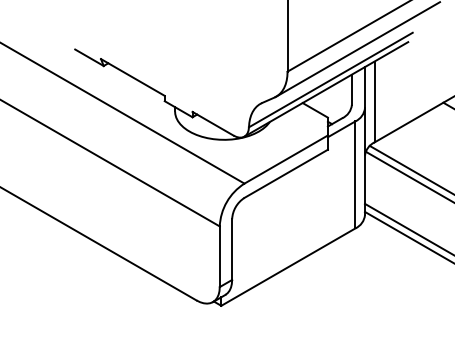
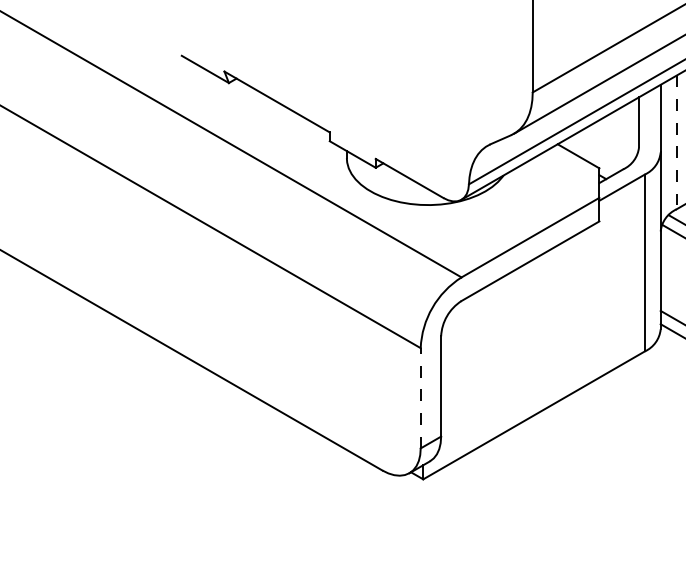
line: (374, 102) -> (676, 143), solid -> dashed
line: (219, 256) -> (420, 397), solid -> dashed

